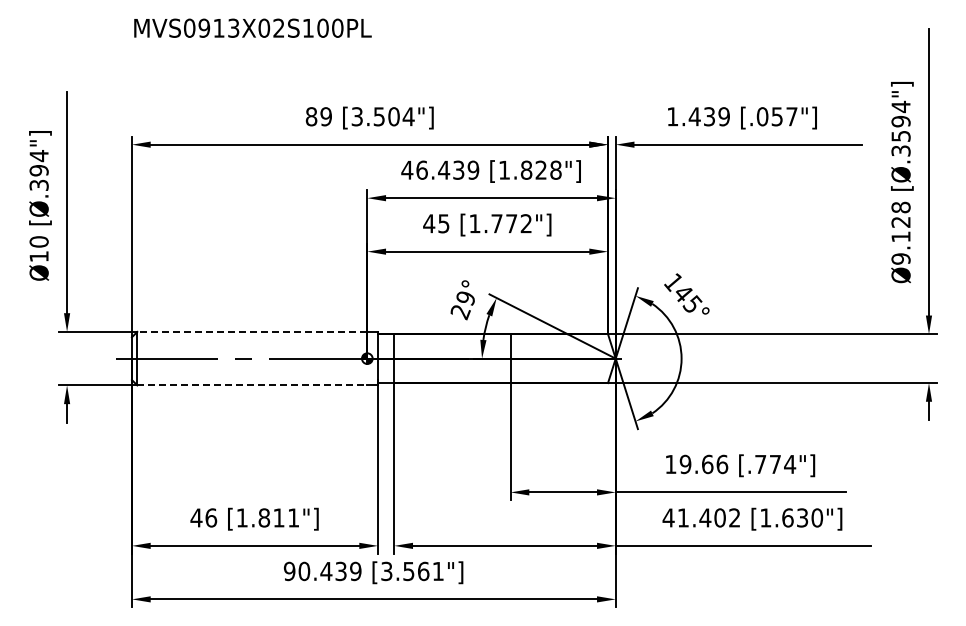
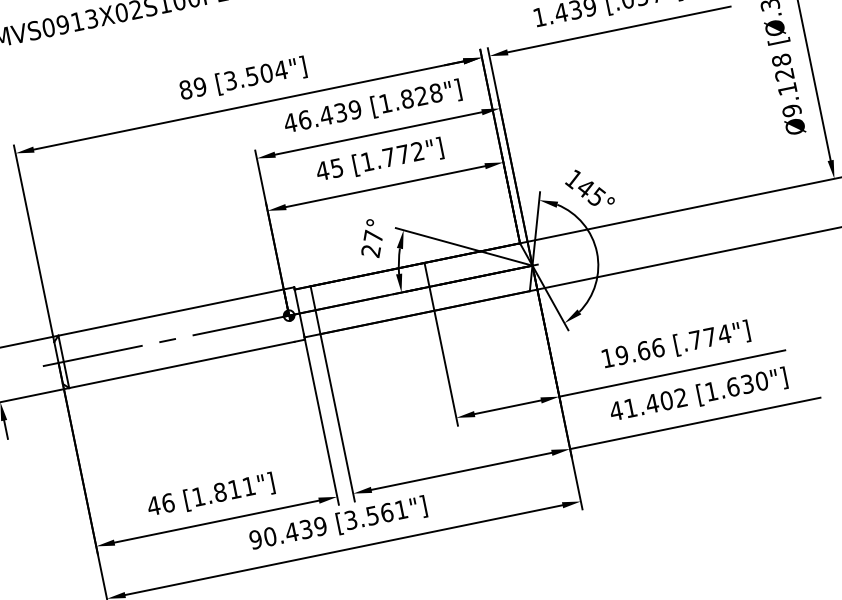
text: (464, 297) -> (372, 236), 29° -> 27°
line: (251, 331) -> (170, 312), dashed -> solid
line: (252, 385) -> (182, 365), dashed -> solid

